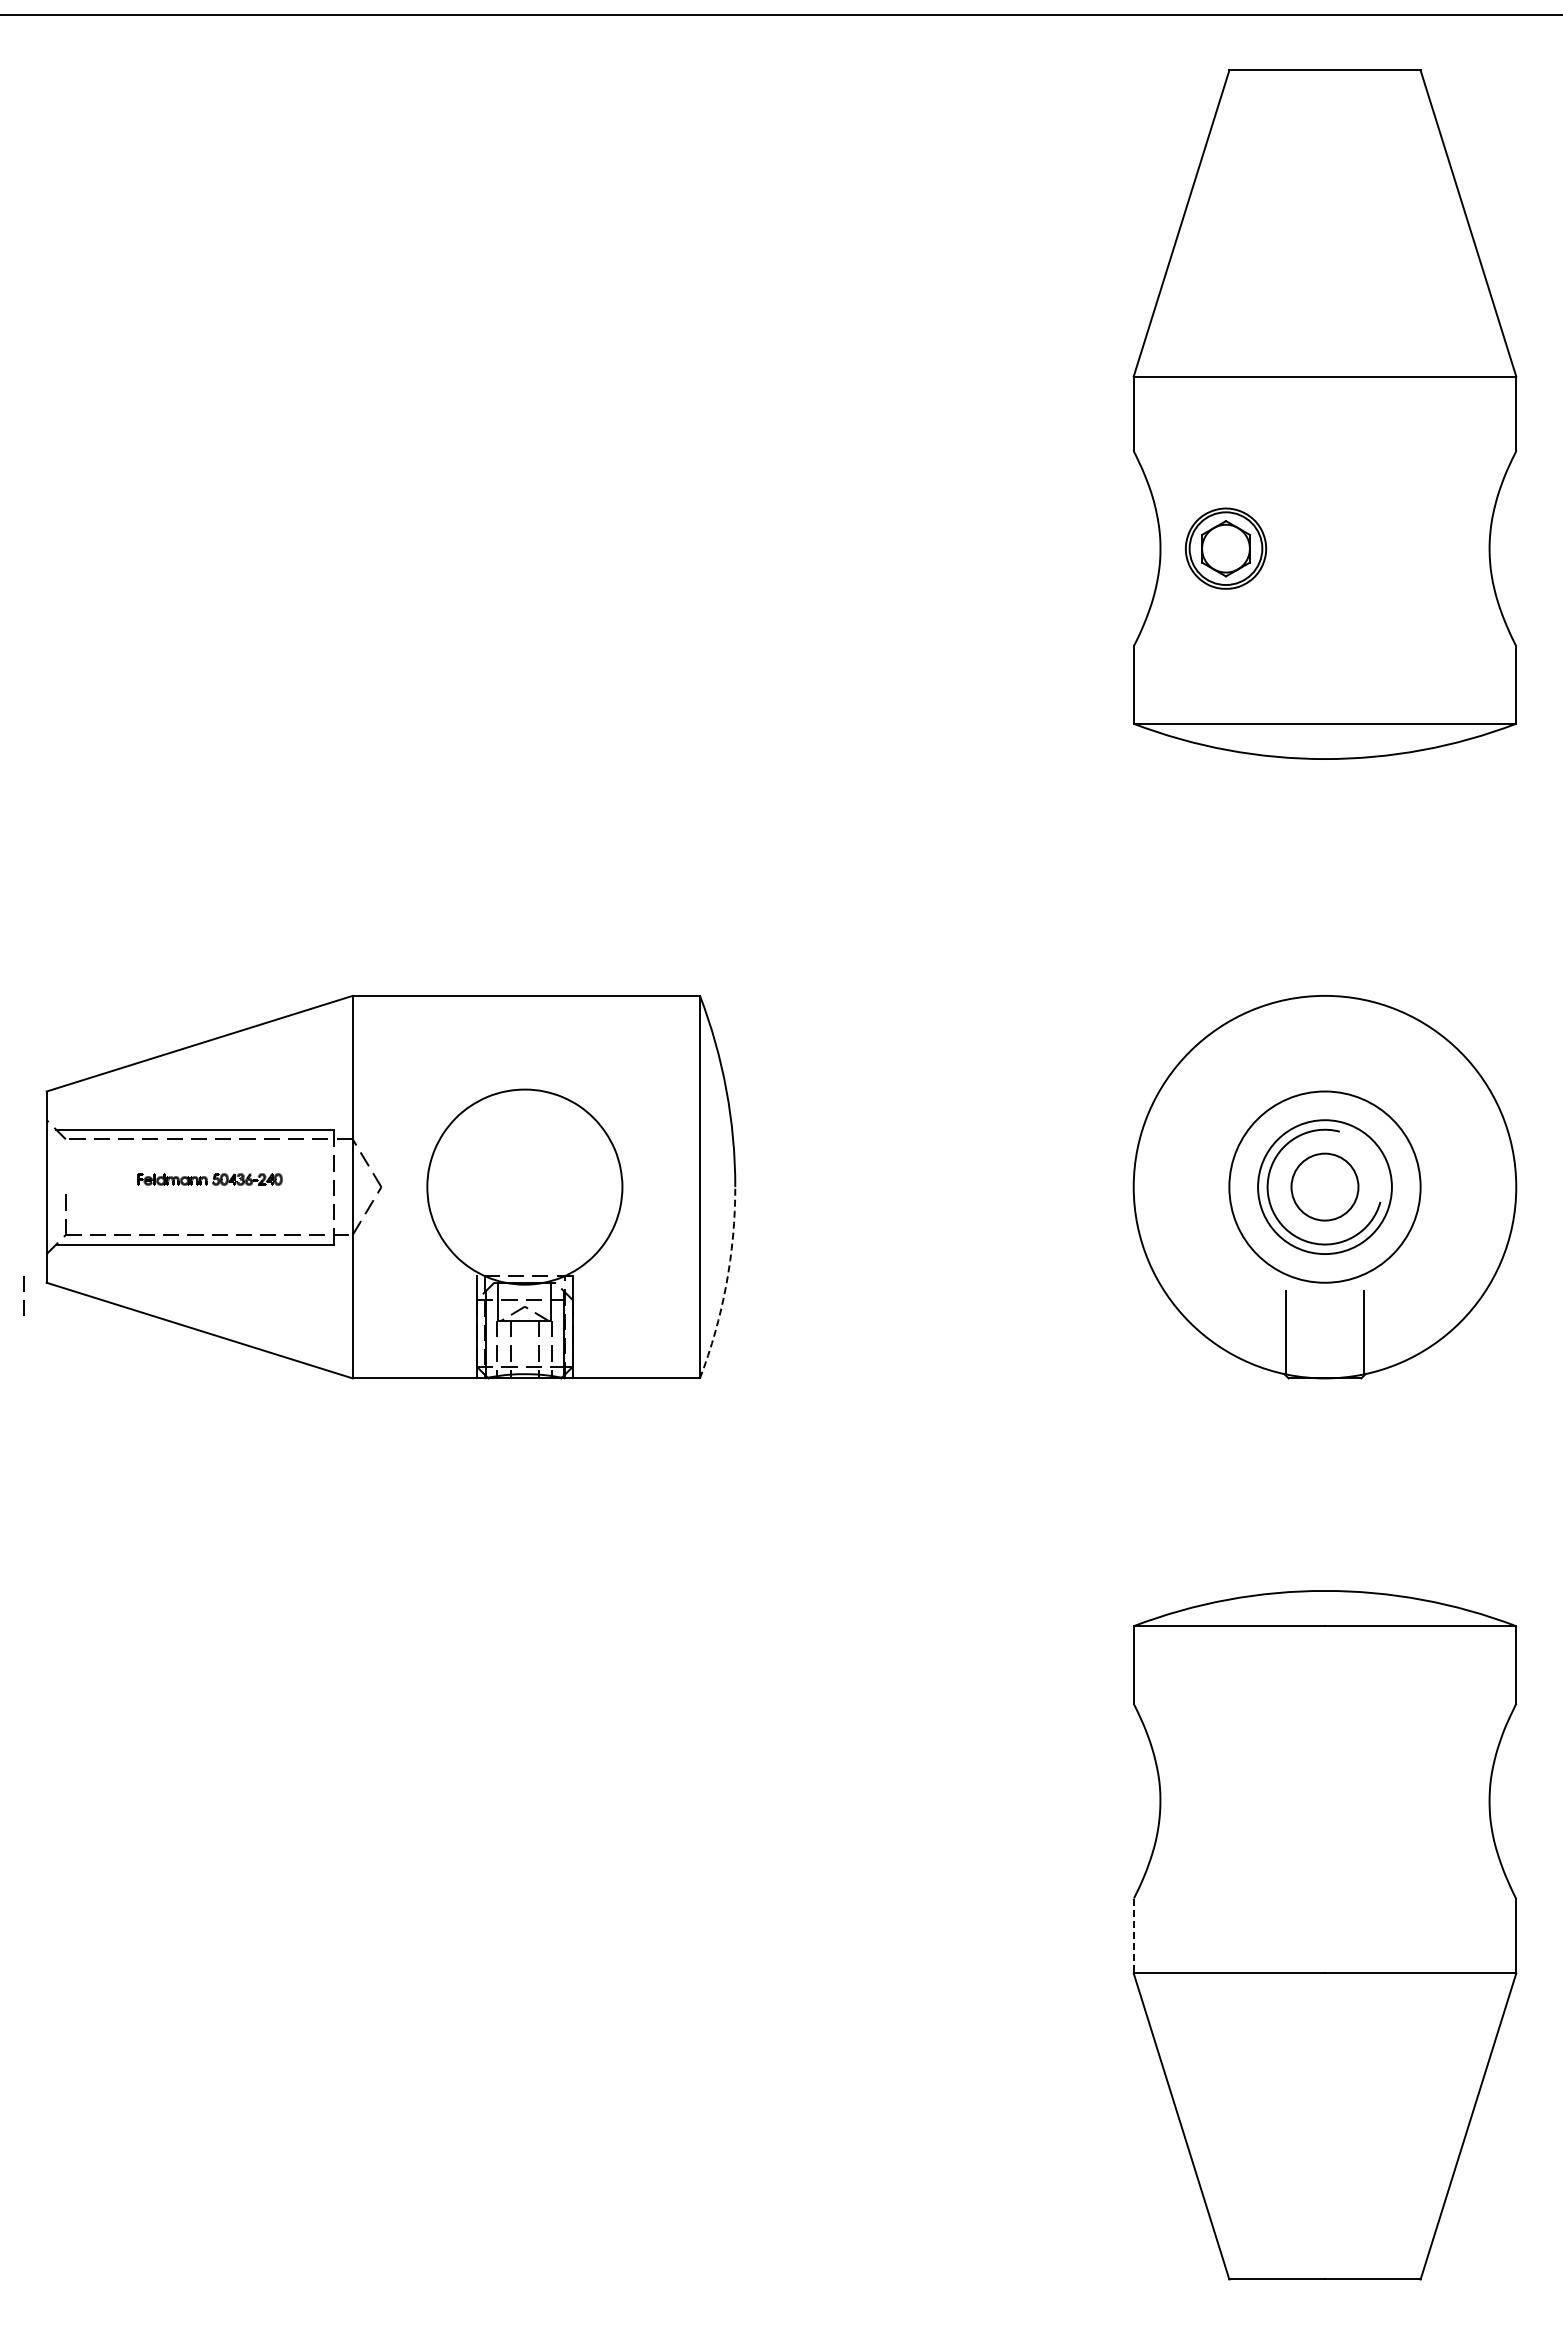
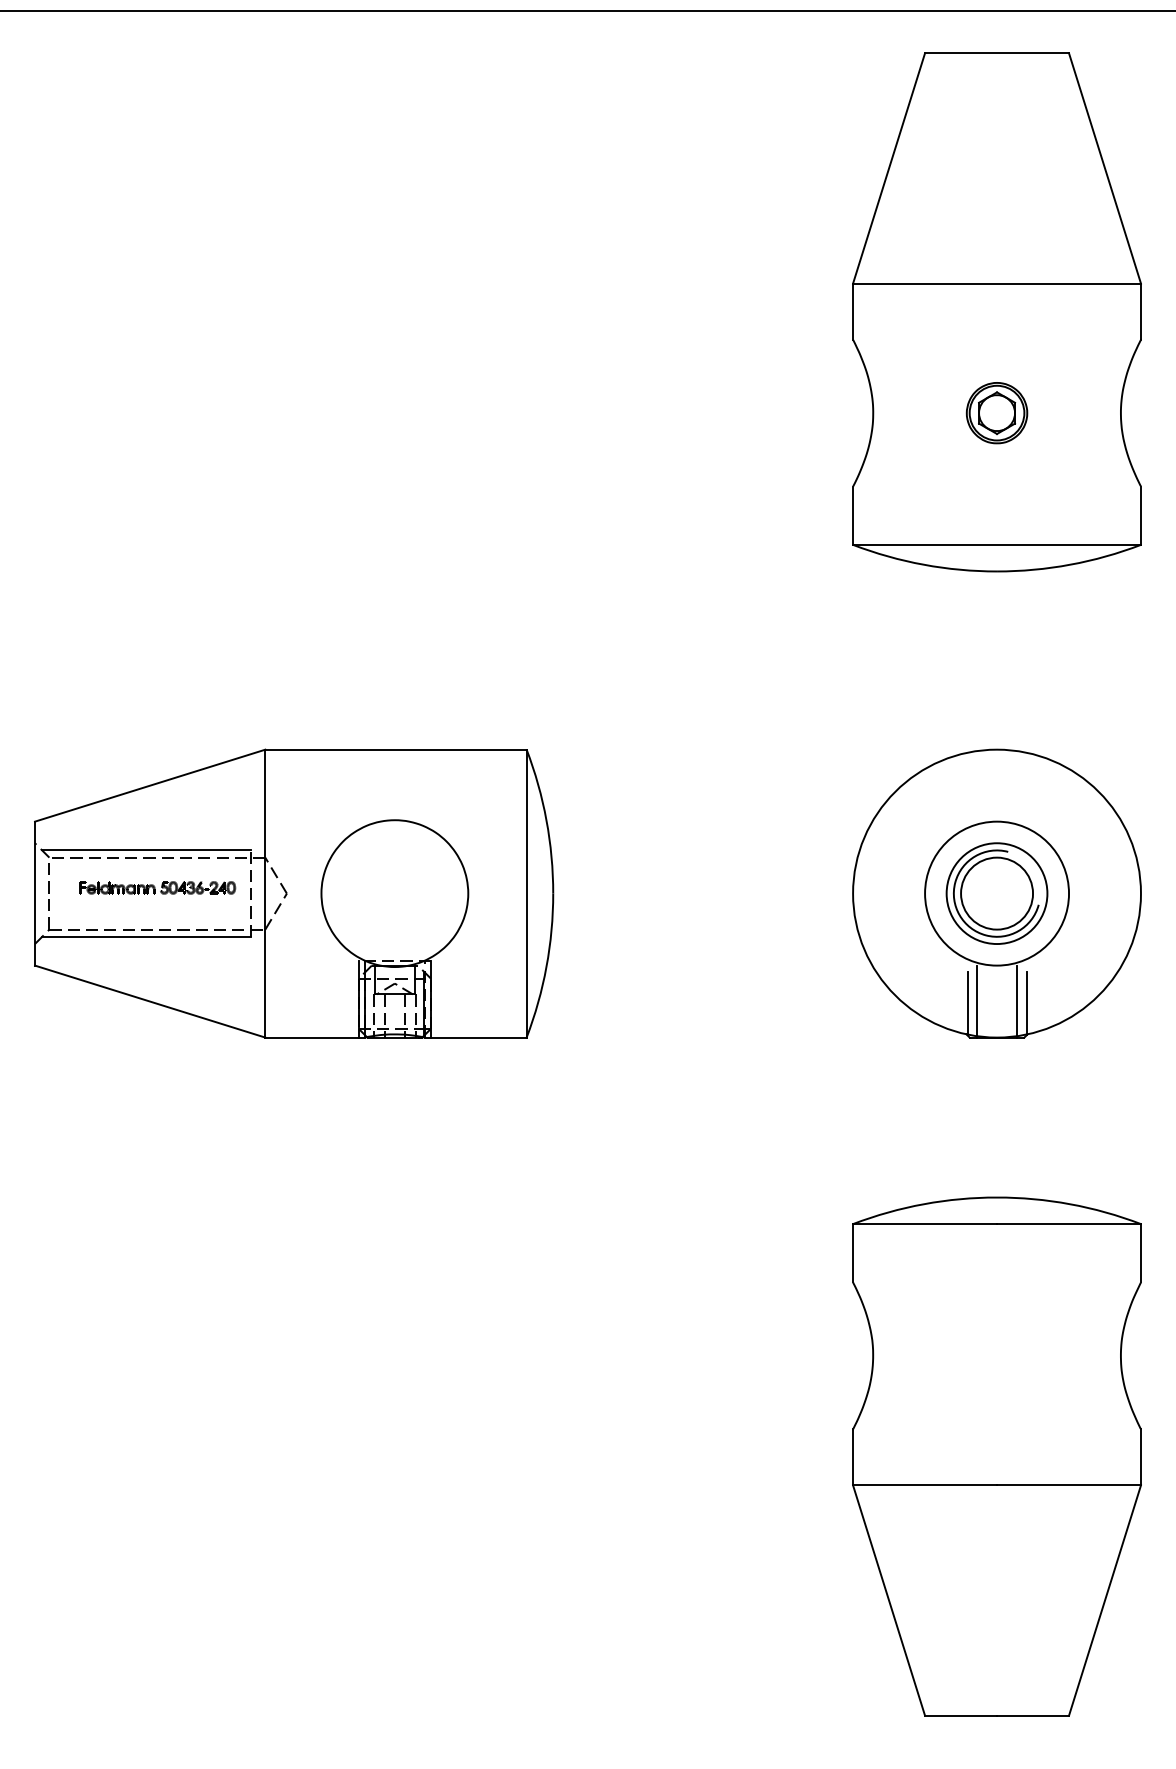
part: (1226, 548) -> (997, 412), moved
part: (209, 1179) -> (157, 887), size x1.43
circle: (1324, 1186) -> (996, 893), size x1.43
arc: (726, 1284) -> (546, 966), dashed -> solid
line: (23, 1291) -> (49, 875), moved
line: (1298, 1330) -> (977, 1001), added
line: (1351, 1330) -> (1016, 1001), added
line: (1133, 1936) -> (852, 1457), dashed -> solid

